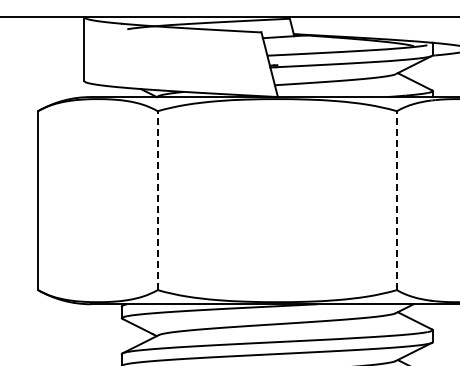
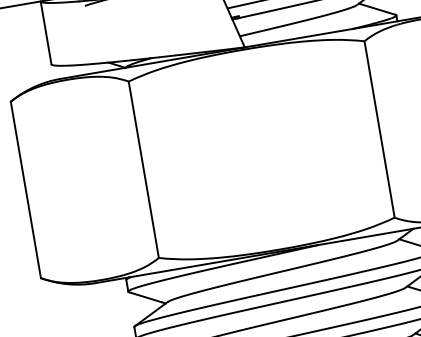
line: (157, 200) -> (143, 169), dashed -> solid
line: (396, 200) -> (379, 129), dashed -> solid

